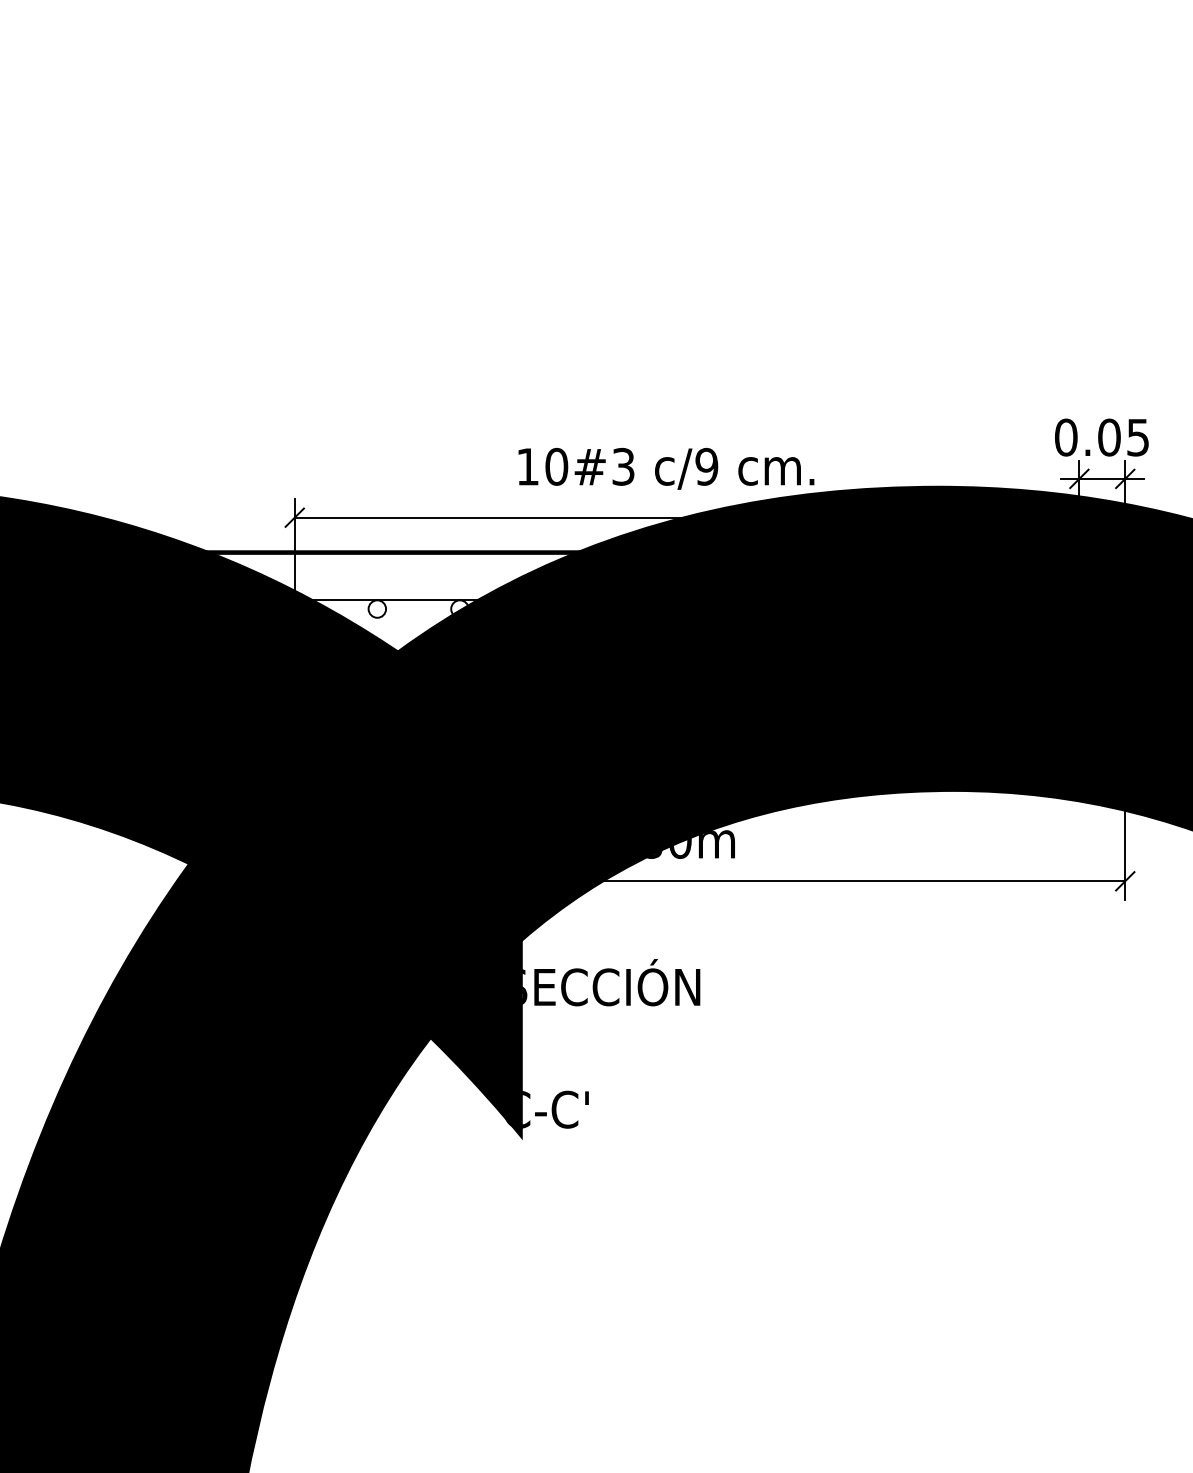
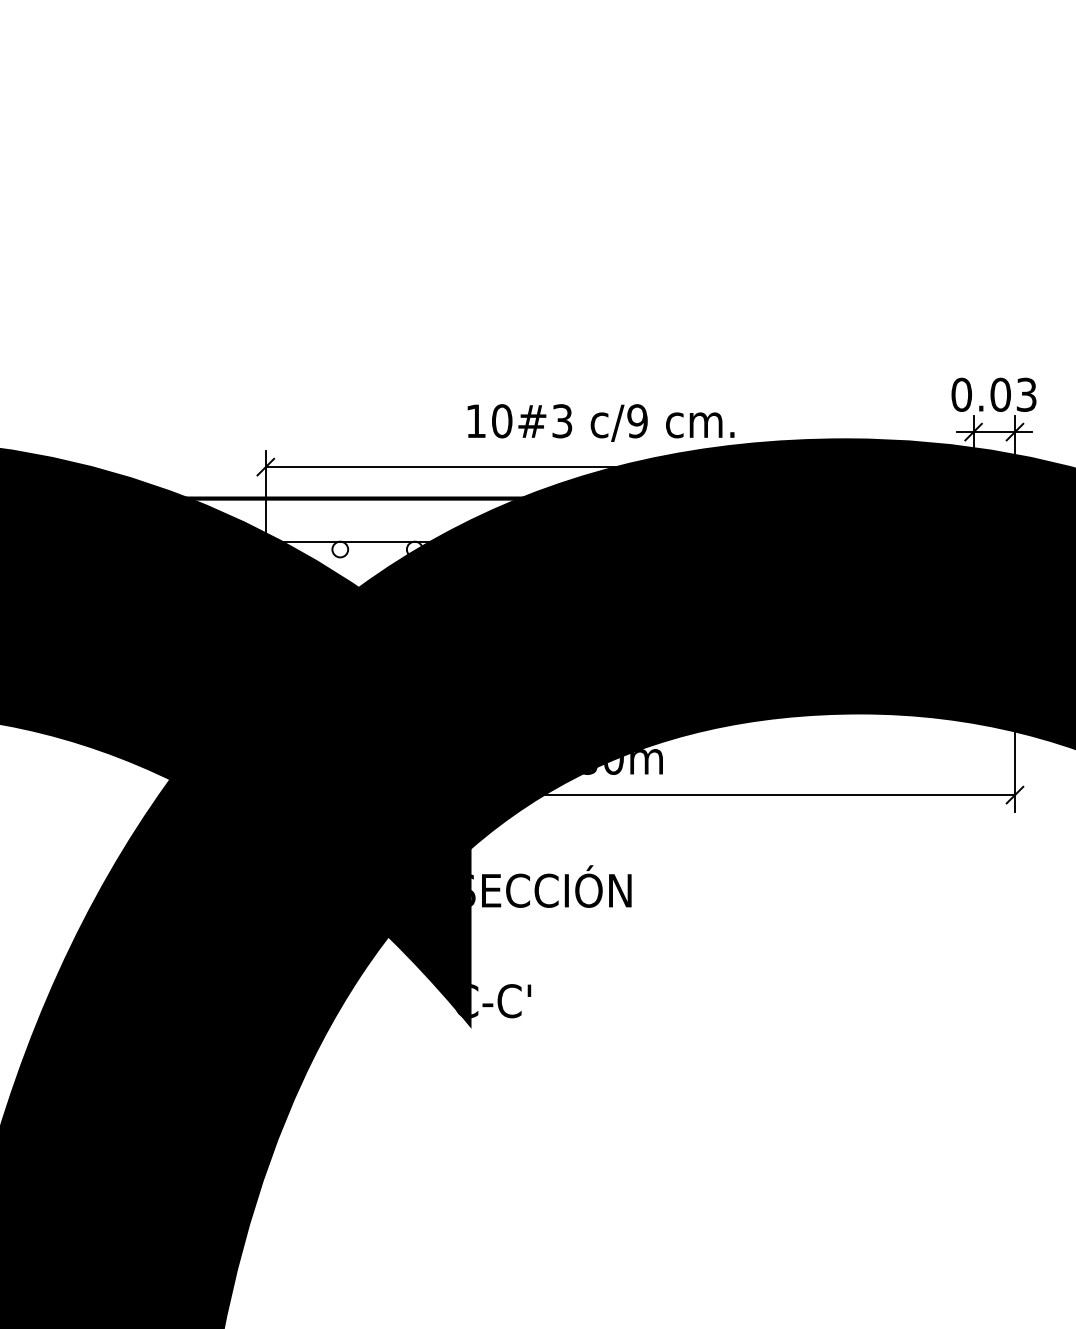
text: (1138, 436) -> (1026, 393), 0.05 -> 0.03

